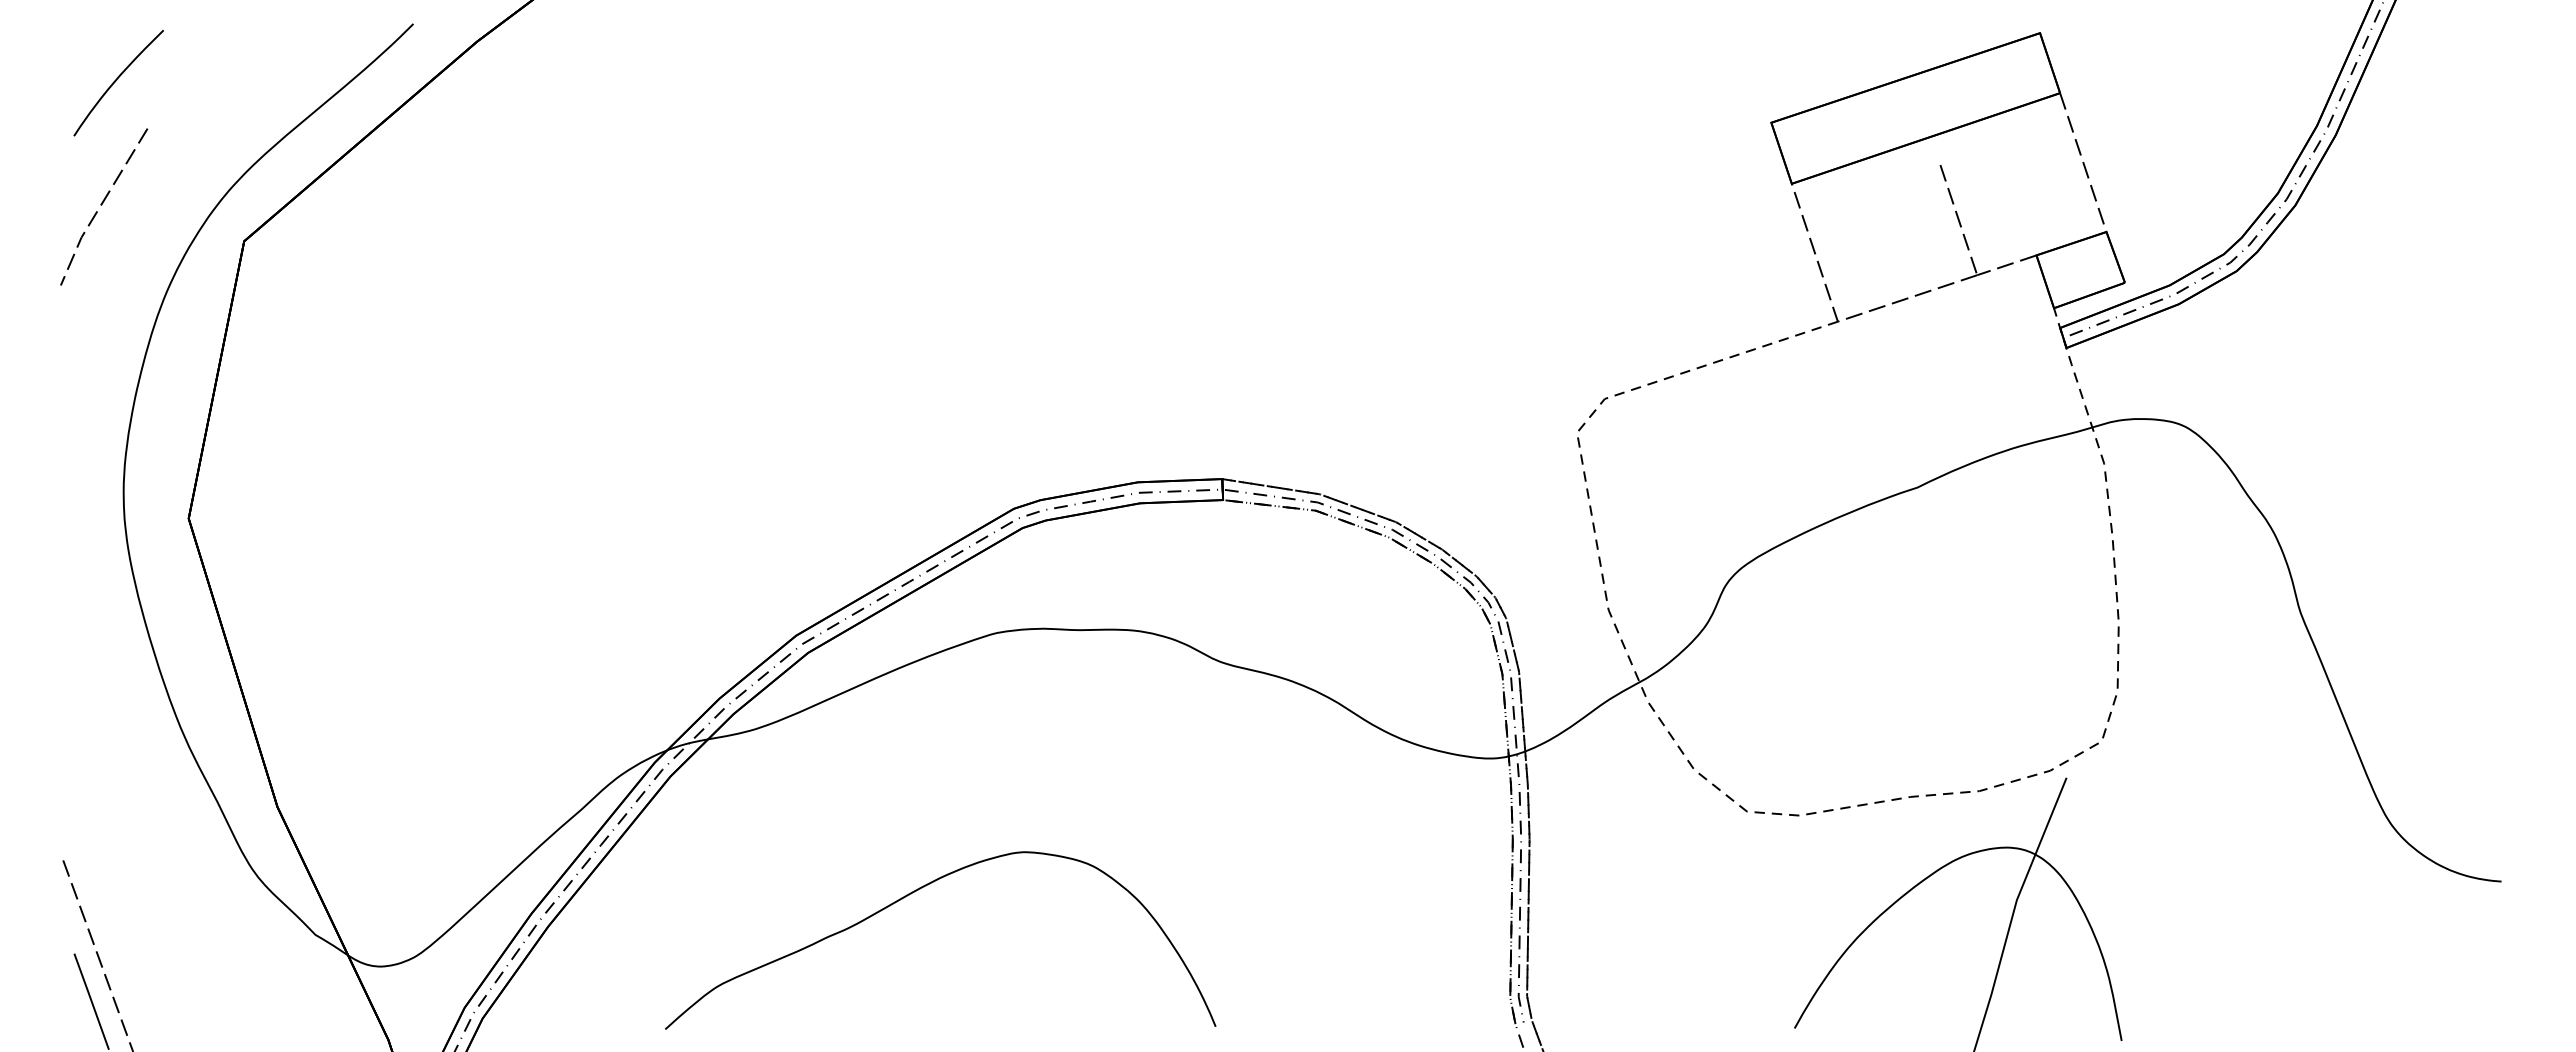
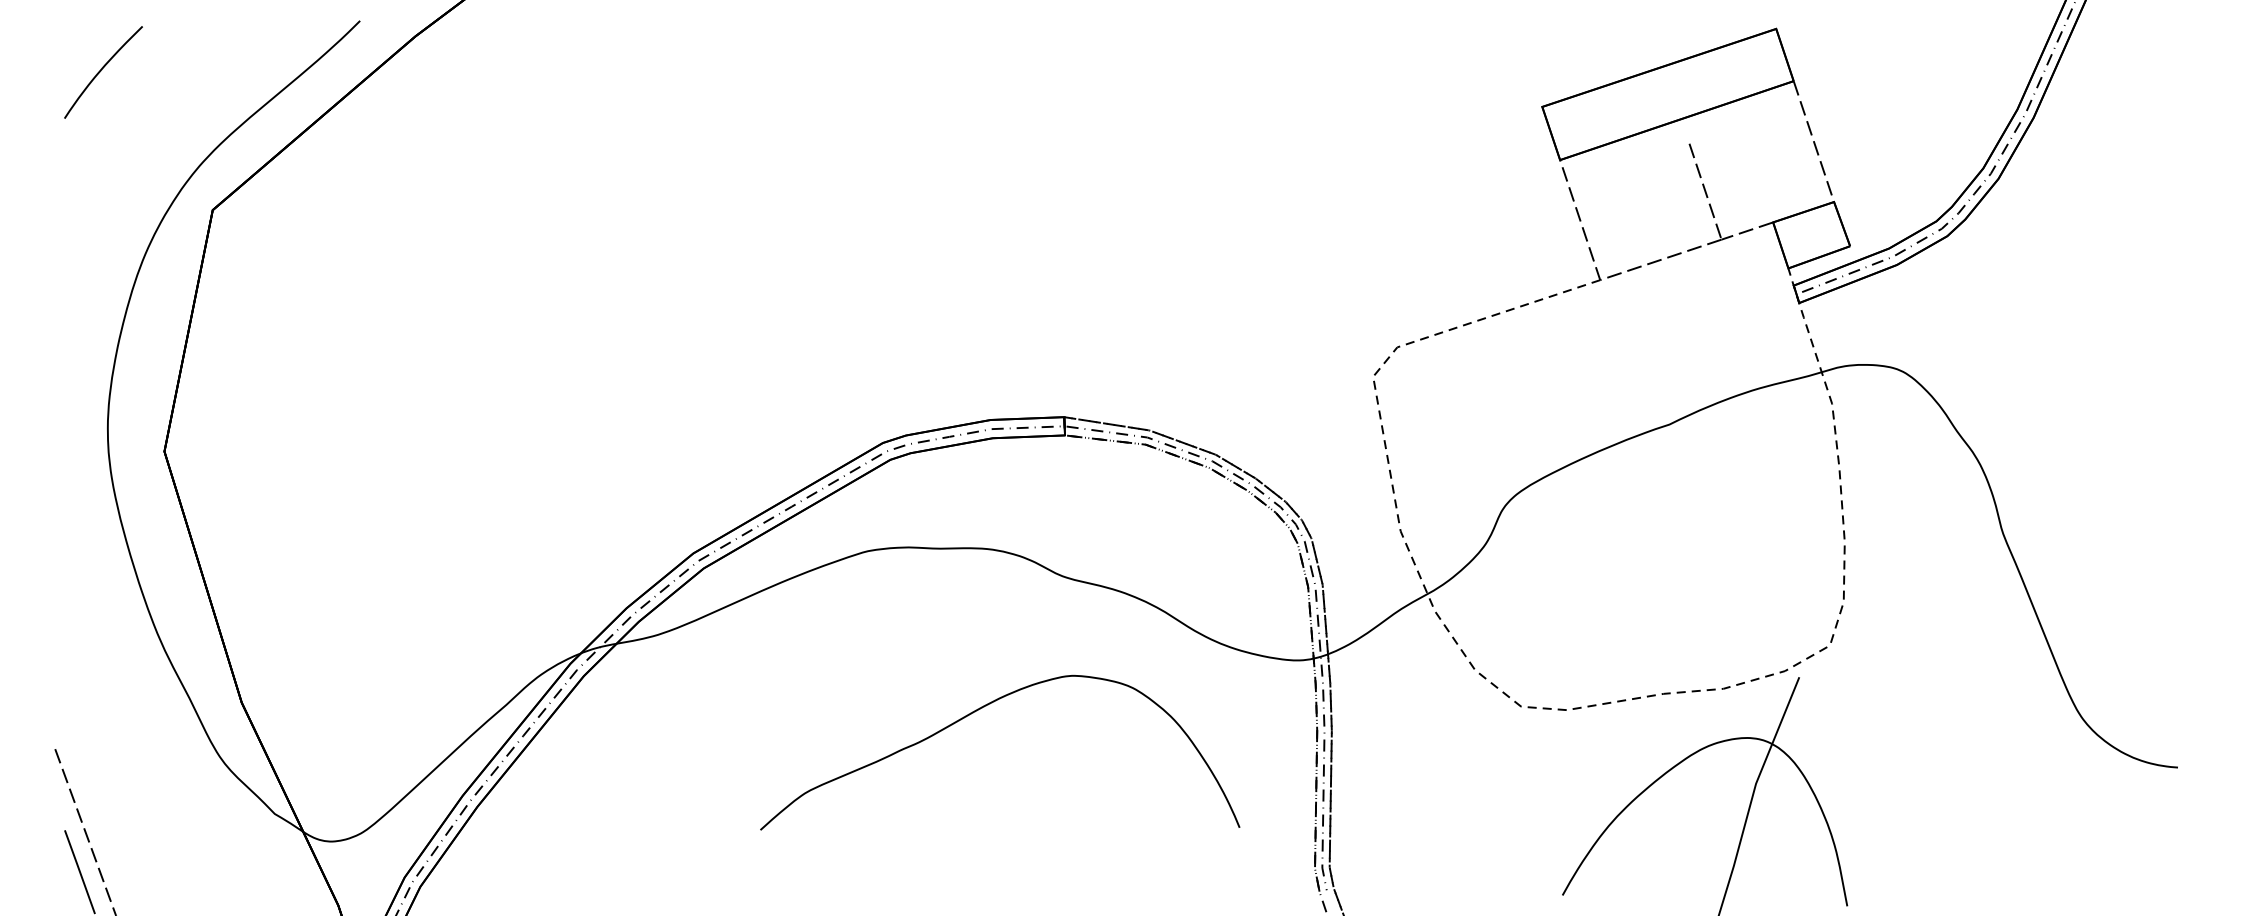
line: (102, 204) -> (89, 178), removed
curve: (911, 894) -> (974, 712), moved

